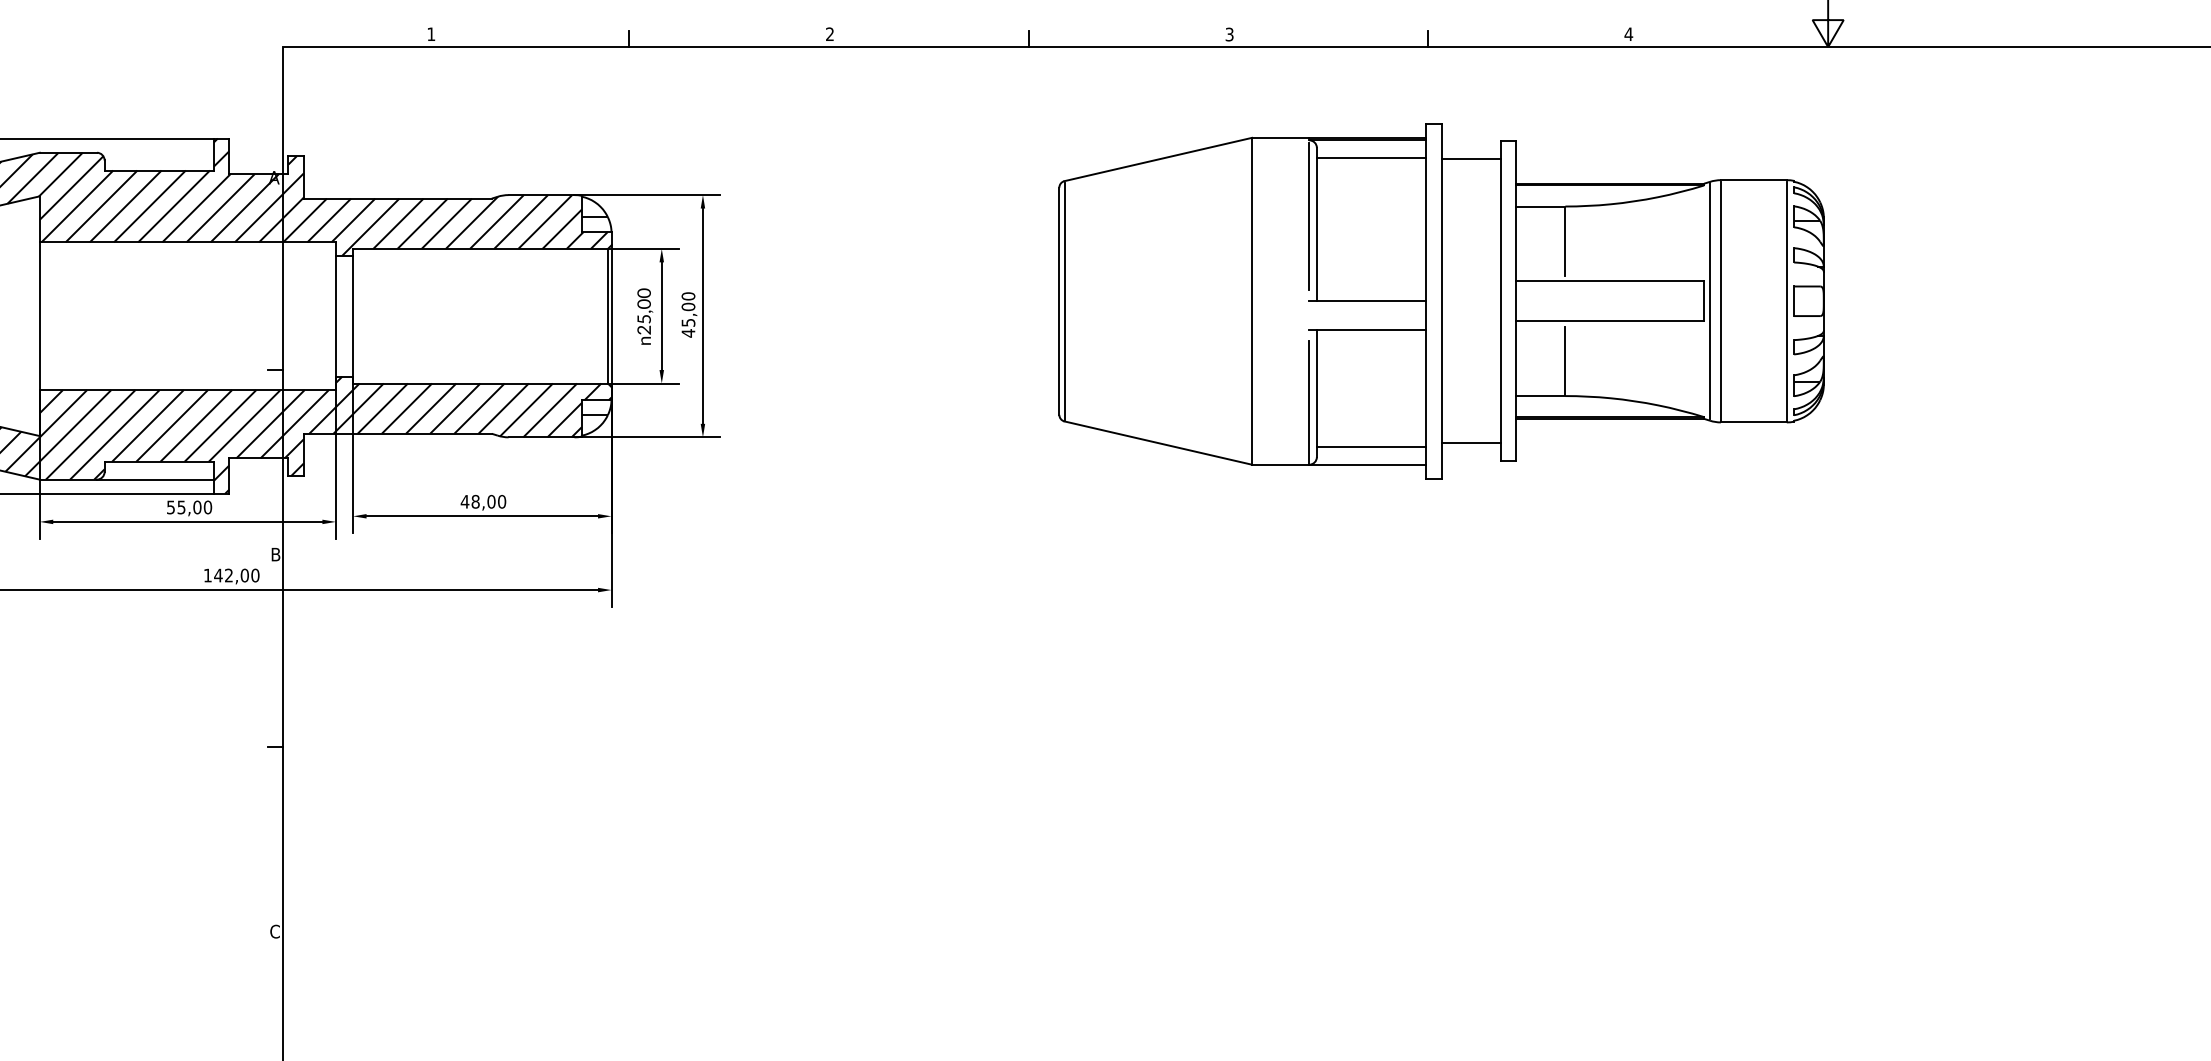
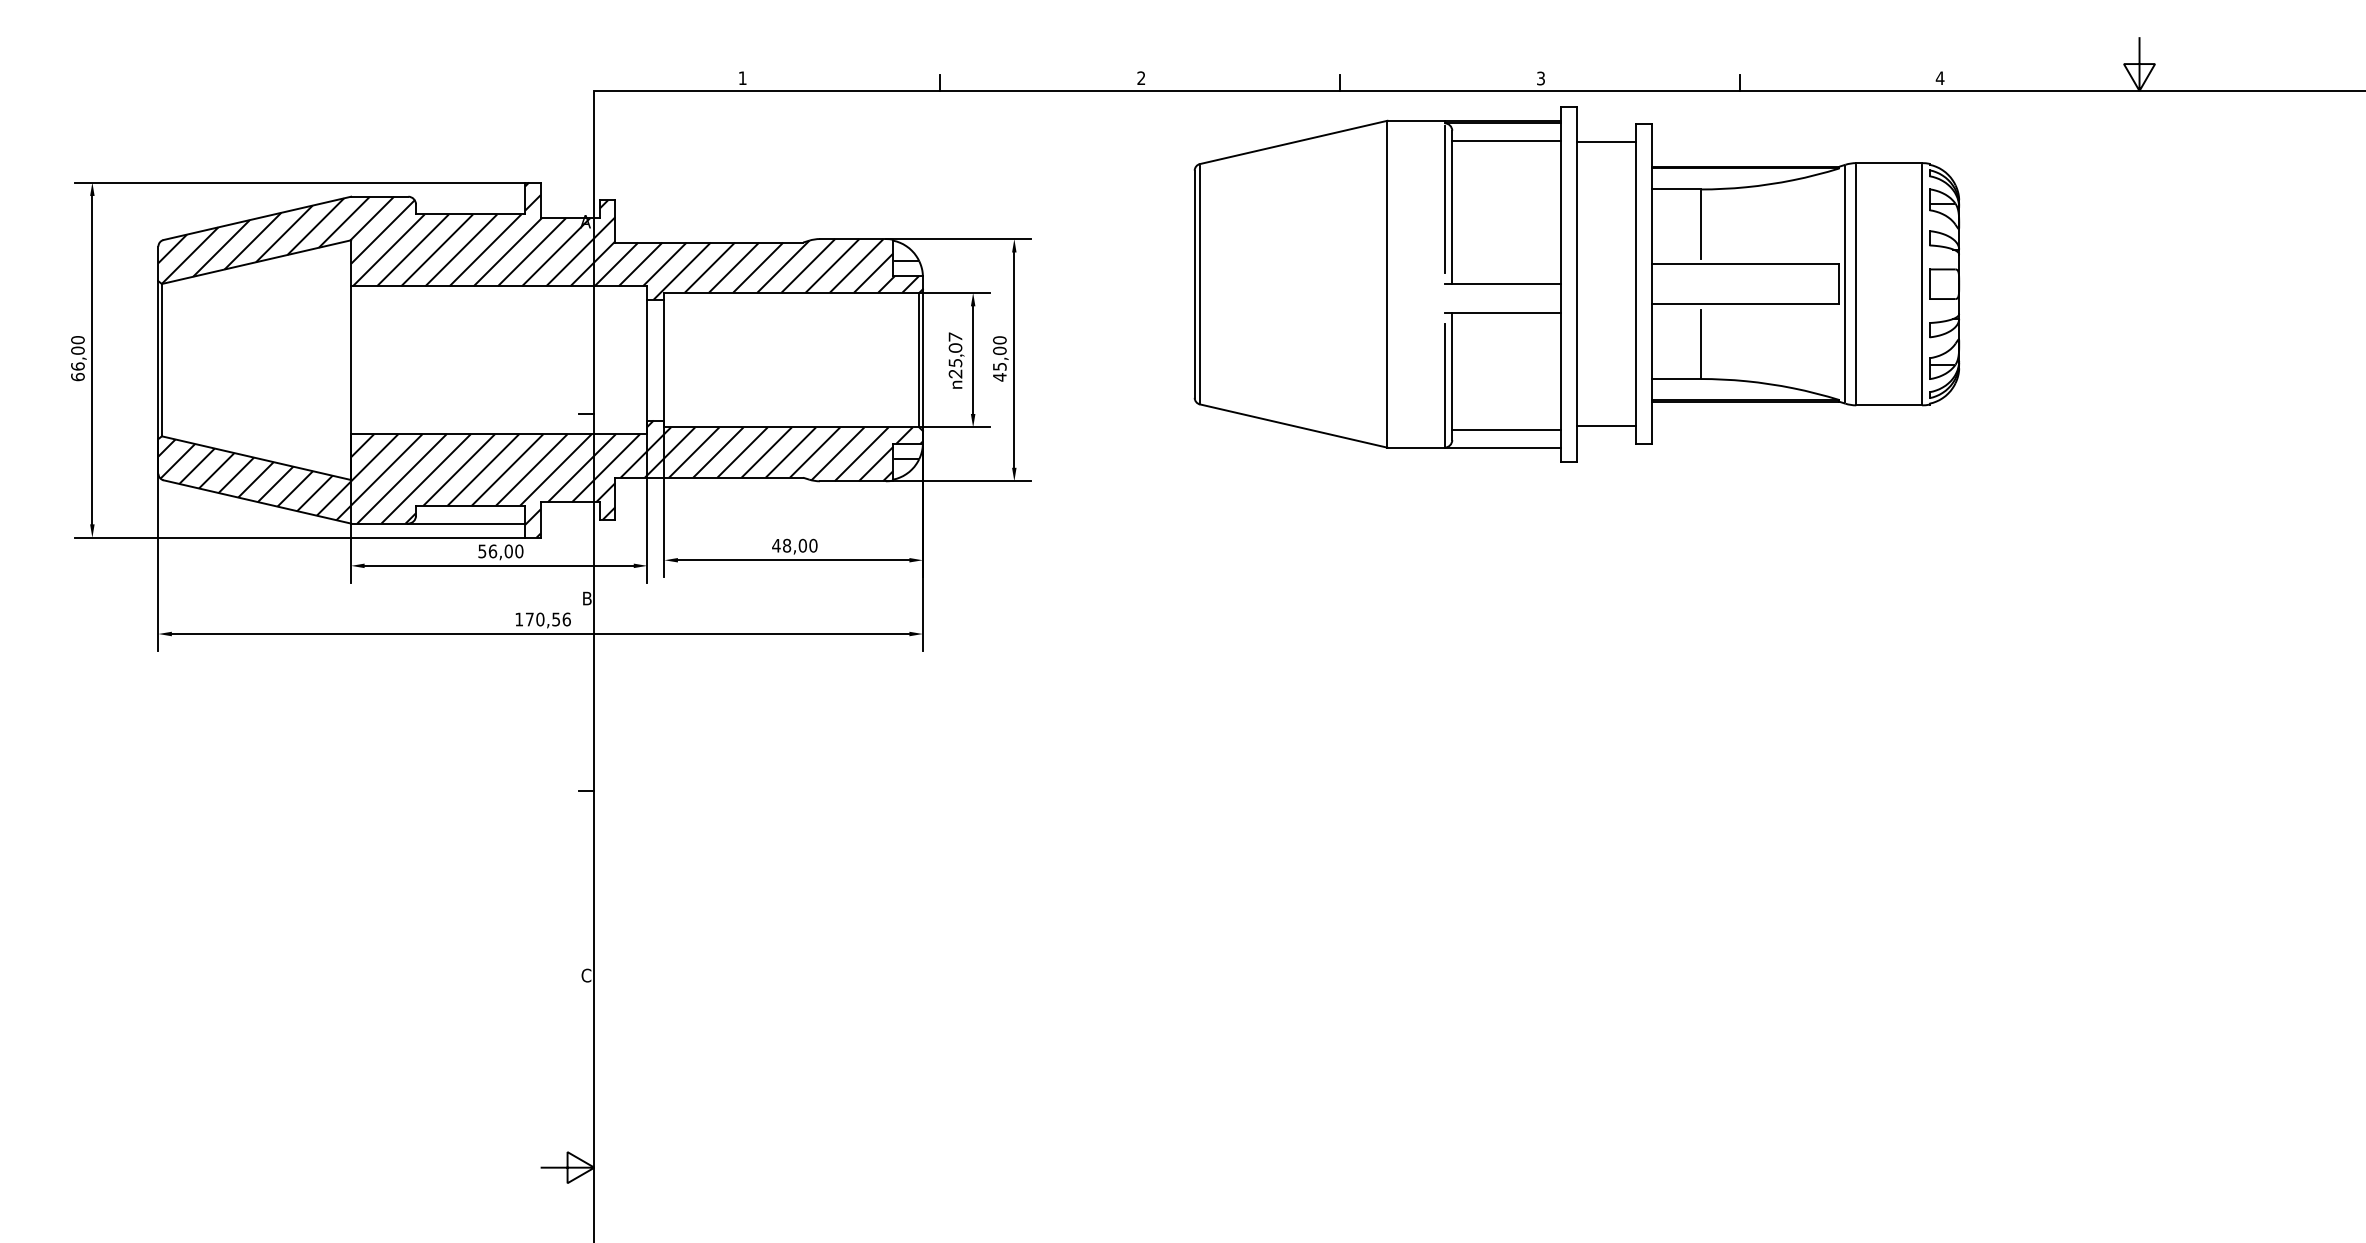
text: (644, 292) -> (955, 336), 25,00 -> 25,07
part: (1441, 301) -> (1576, 284), moved
text: (181, 507) -> (492, 551), 55,00 -> 56,00
text: (236, 575) -> (547, 619), 142,00 -> 170,56

